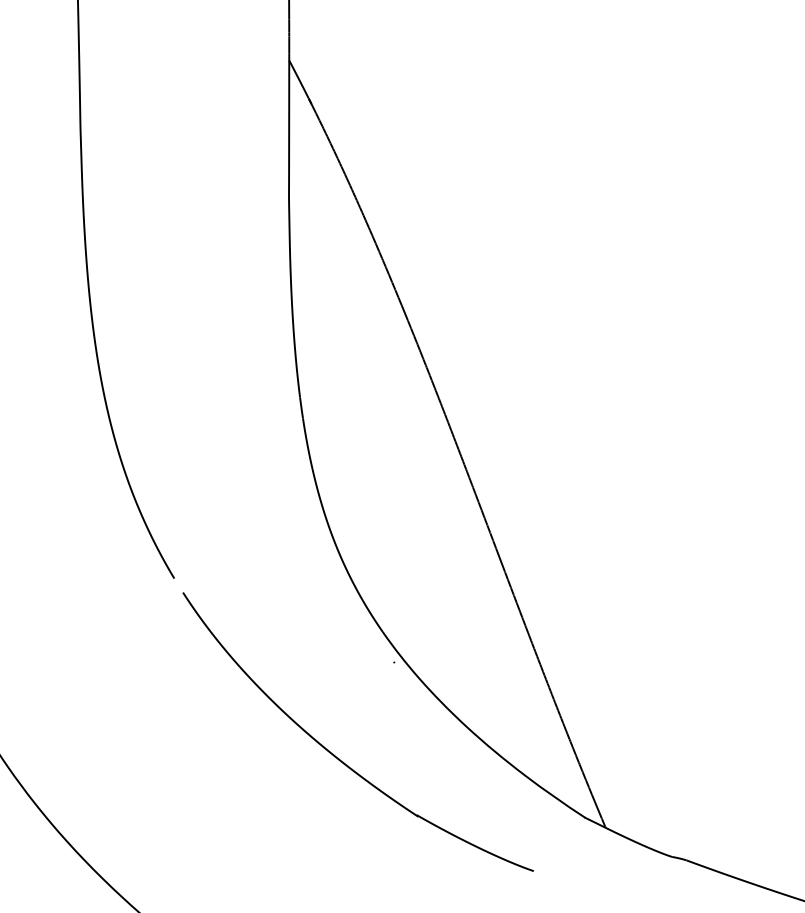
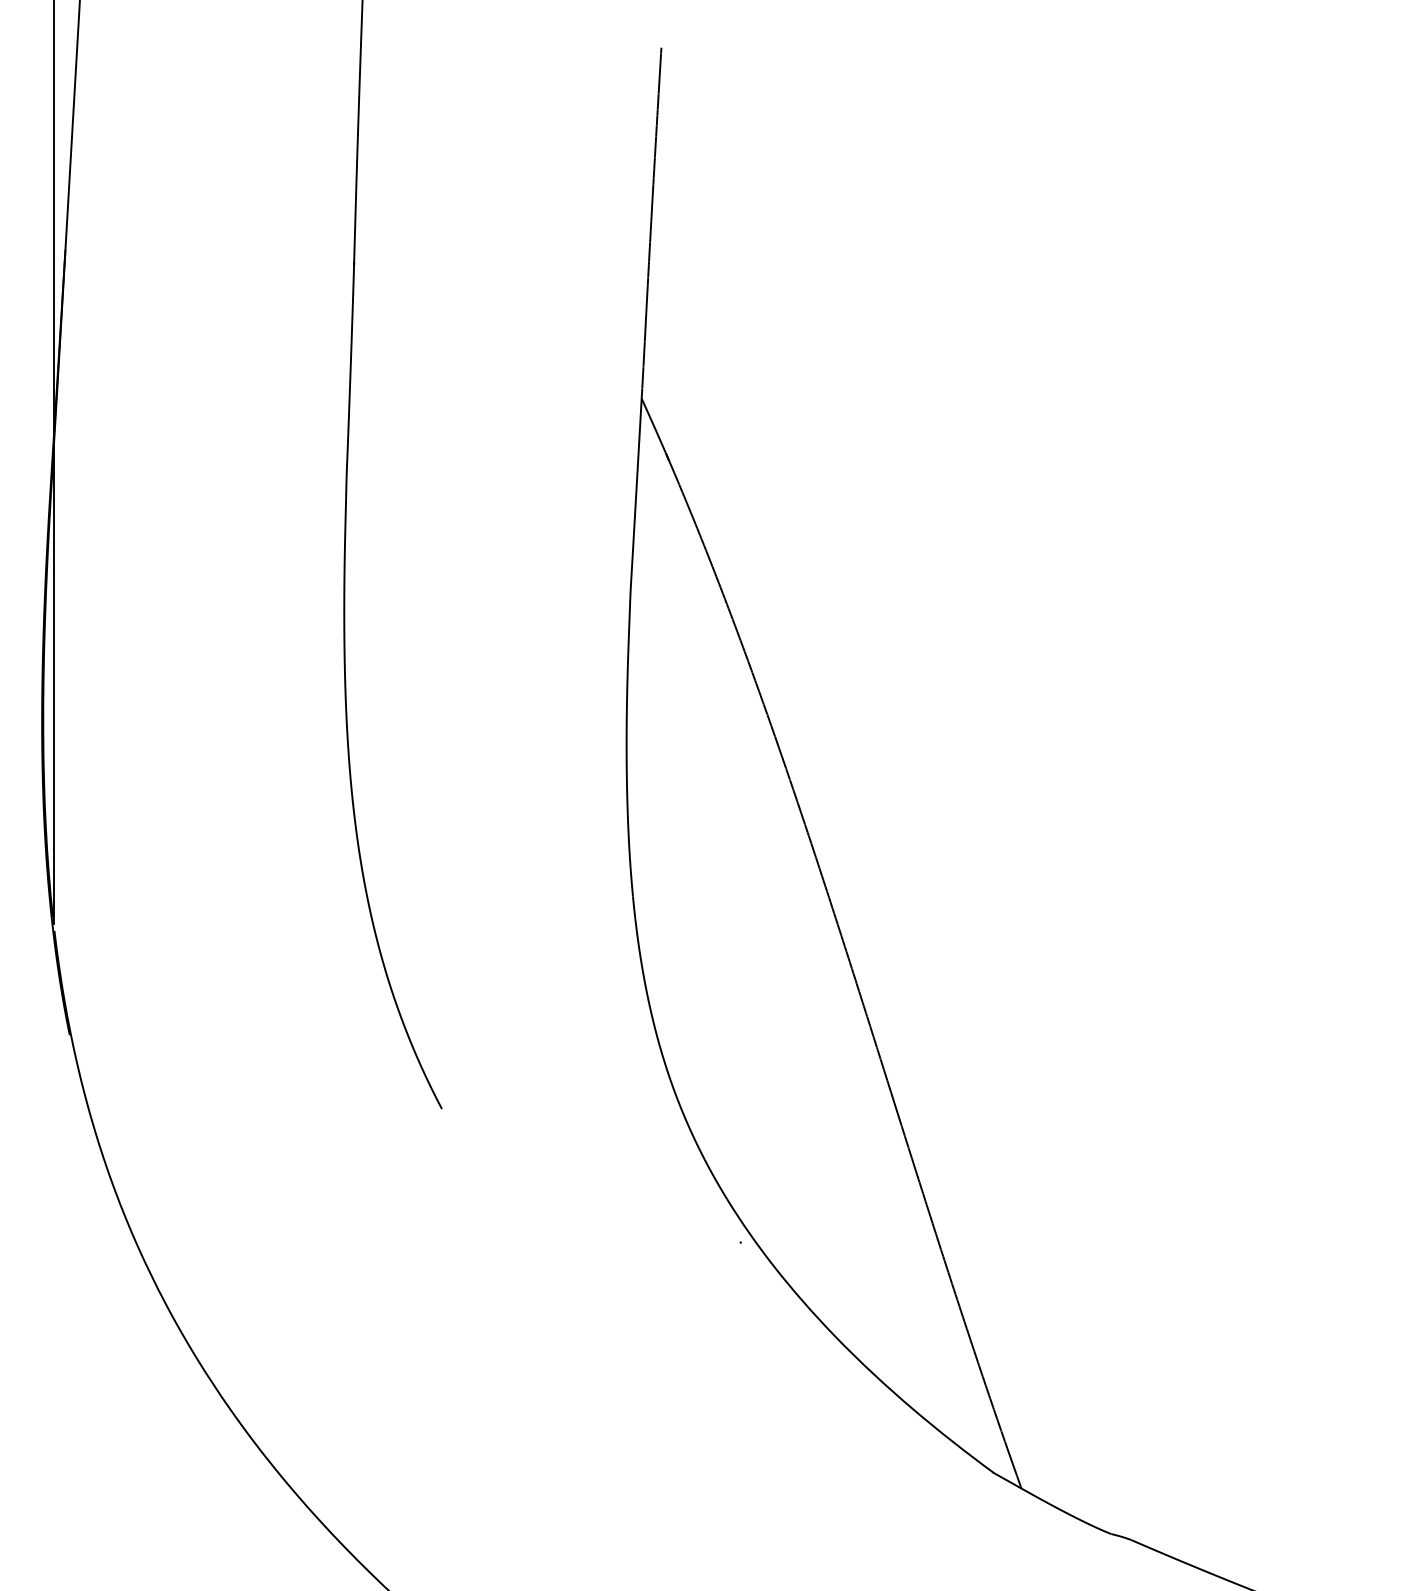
part: (338, 757) -> (655, 1370), removed

